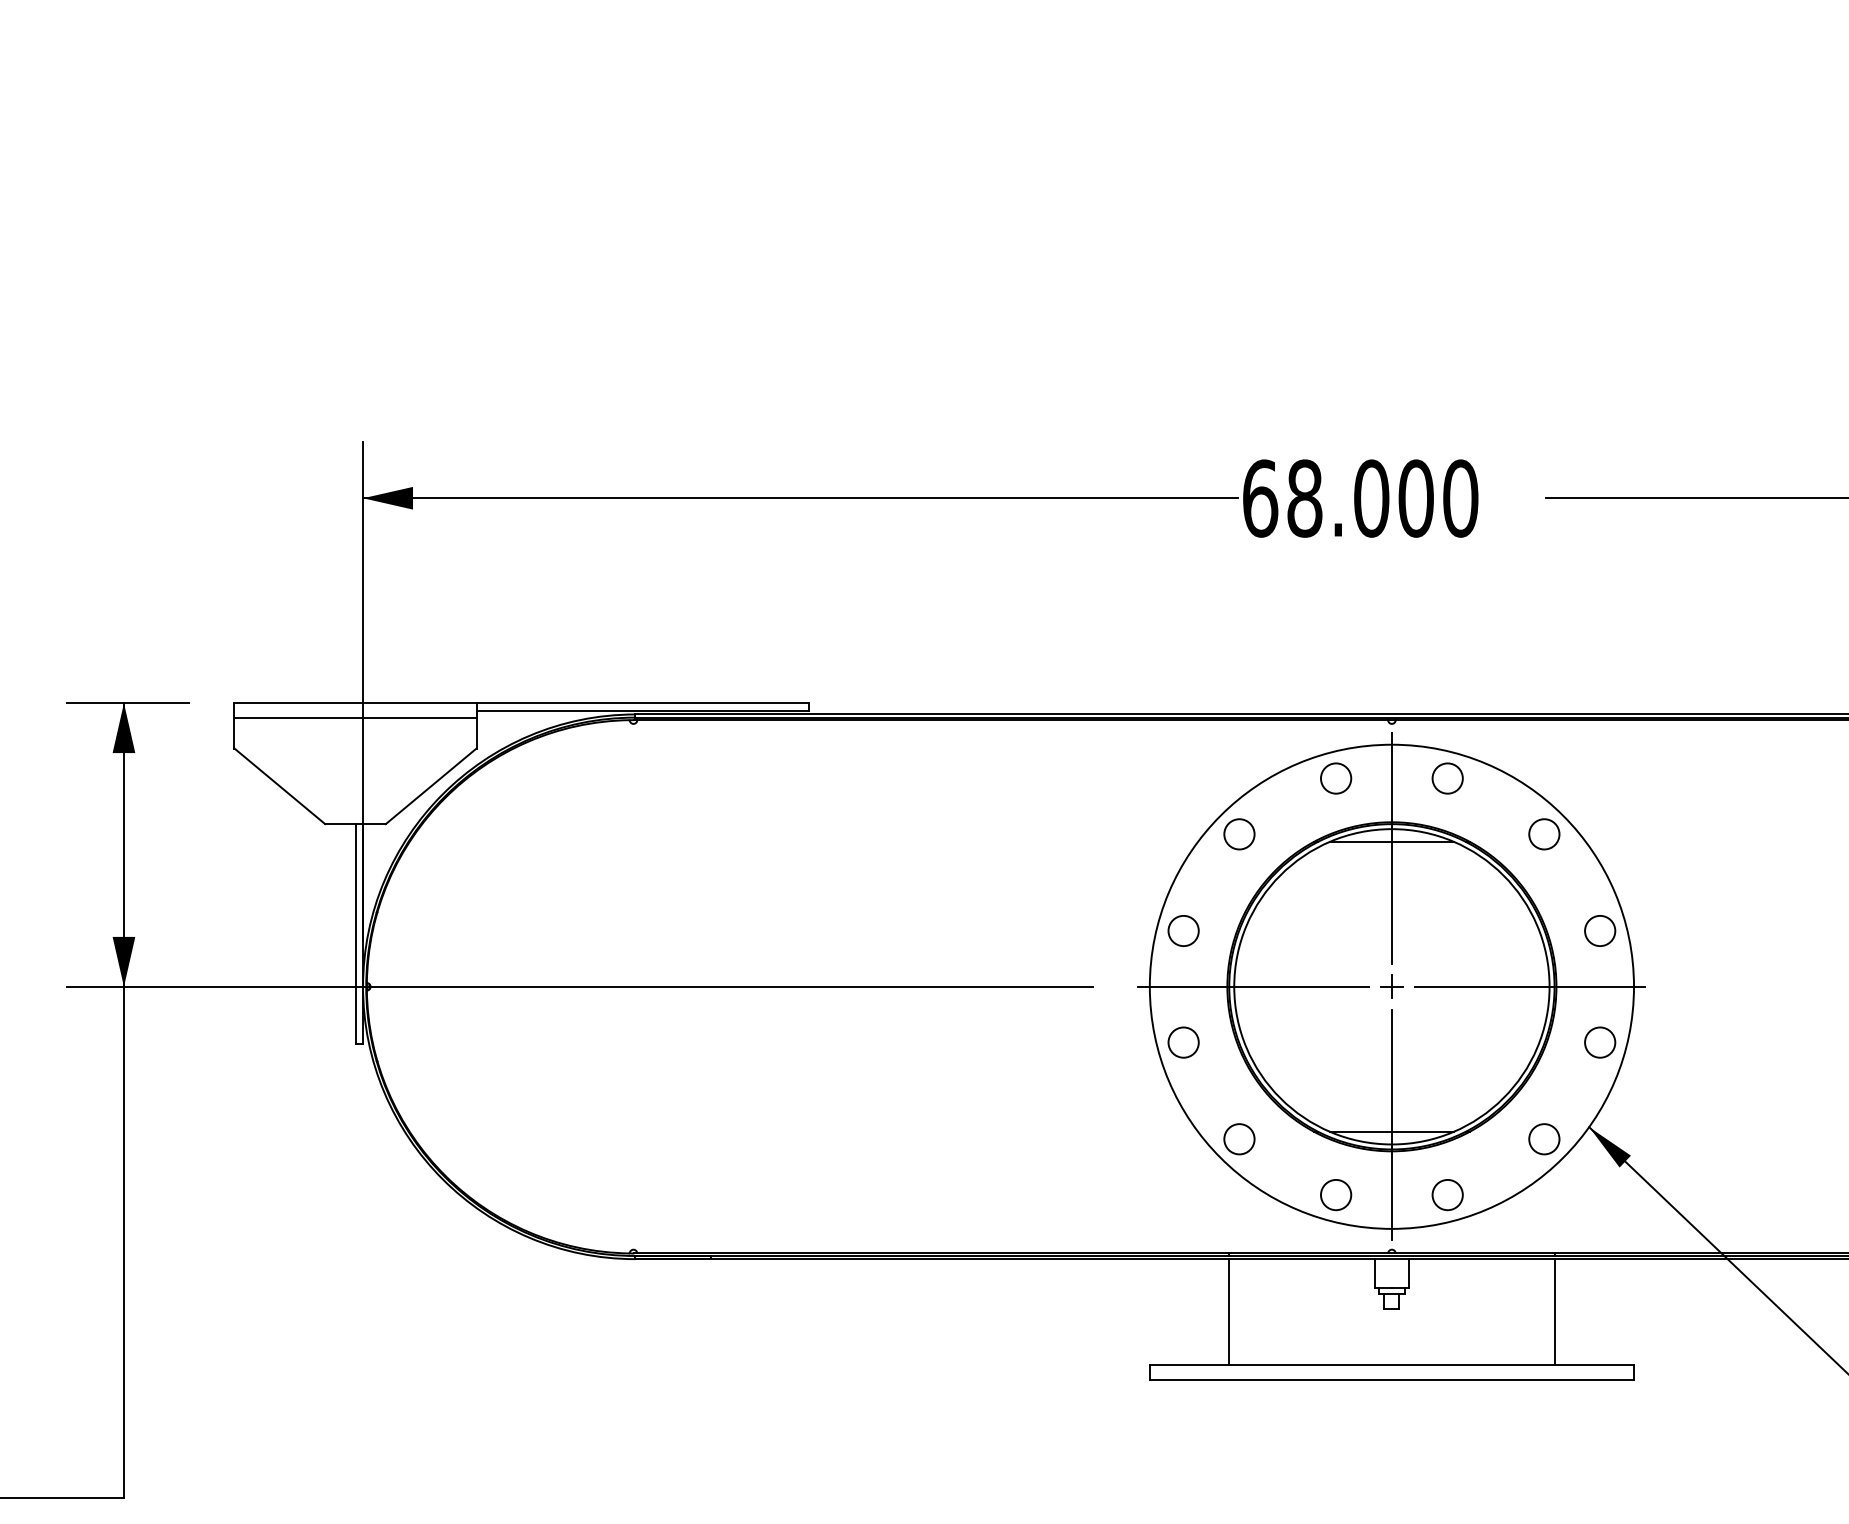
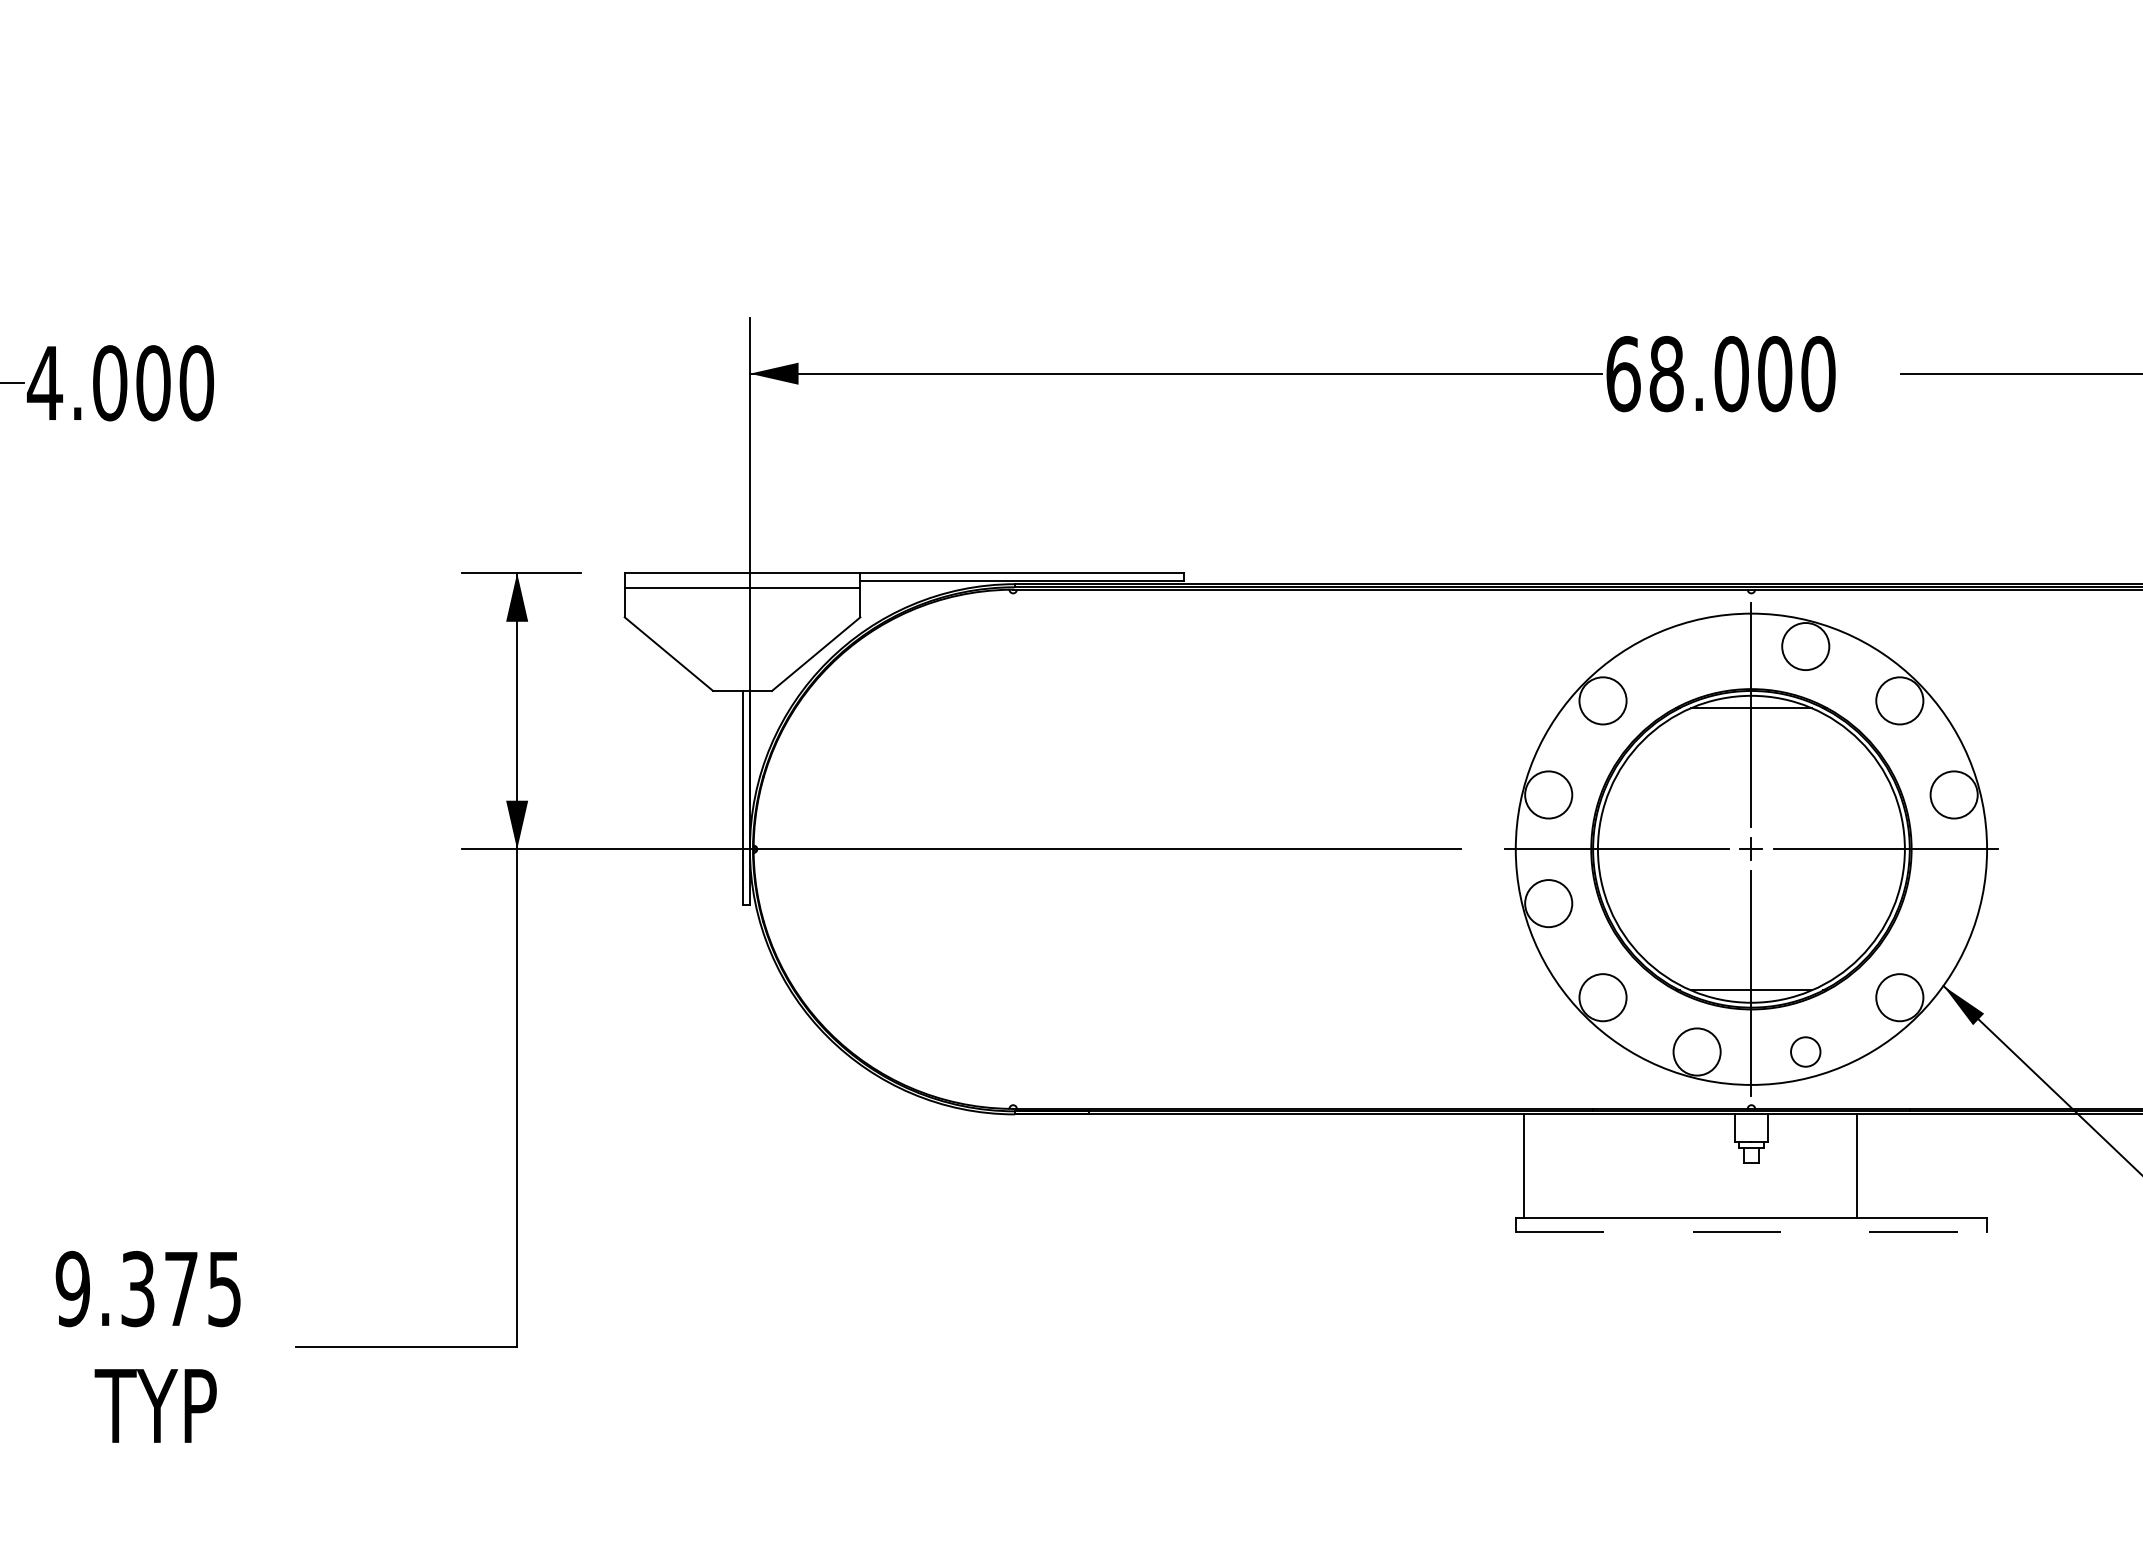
circle: (1335, 778) -> (1696, 646), removed
circle: (1447, 778) -> (1805, 646), size x1.6
circle: (1238, 833) -> (1602, 700), size x1.6
circle: (1544, 833) -> (1899, 700), size x1.6
circle: (1183, 930) -> (1548, 794), size x1.6
circle: (1599, 930) -> (1953, 794), size x1.6
circle: (1183, 1042) -> (1548, 903), size x1.6
circle: (1599, 1042) -> (1953, 903), removed
circle: (1238, 1139) -> (1602, 997), size x1.6
circle: (1544, 1139) -> (1899, 997), size x1.6
circle: (1335, 1194) -> (1696, 1051), size x1.6
line: (1229, 1311) -> (1524, 1165), moved
line: (1554, 1311) -> (1856, 1165), moved
line: (1391, 1380) -> (1751, 1232), solid -> dashed

